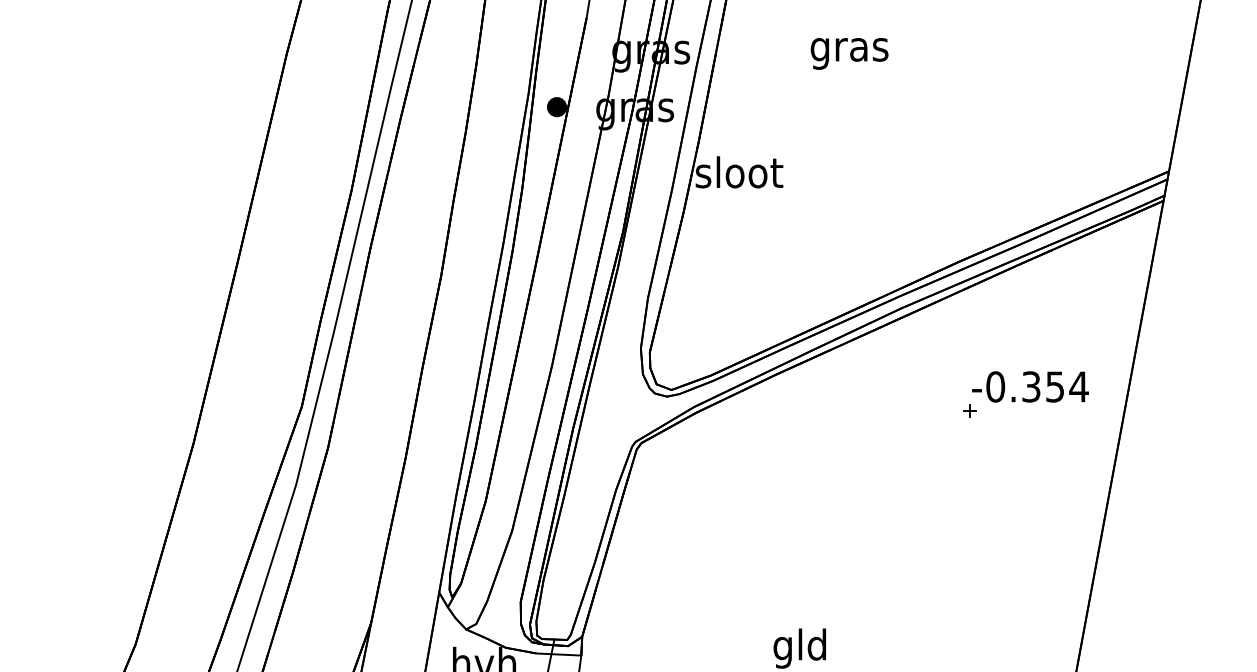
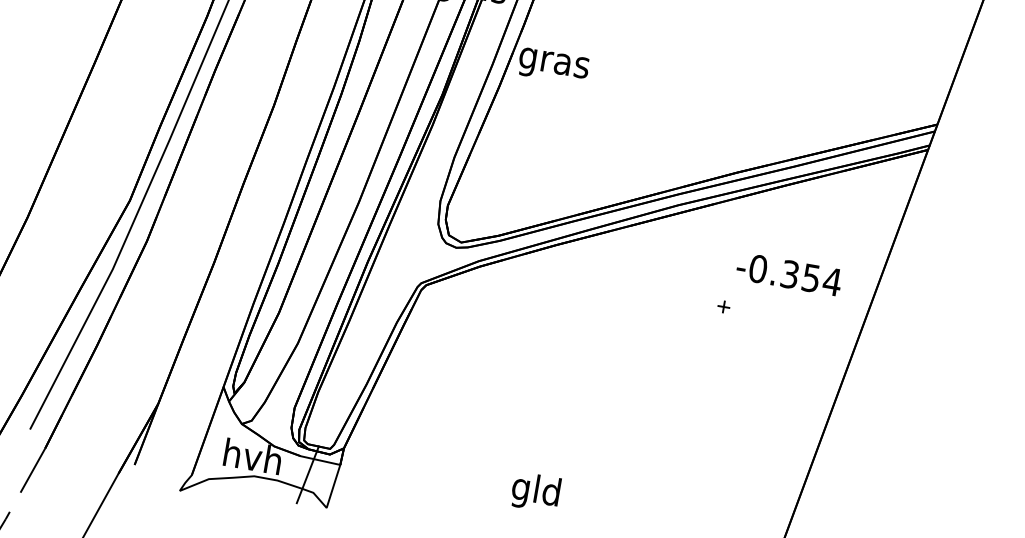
text: (739, 176) -> (554, 63), sloot -> gras
text: (1030, 386) -> (789, 274), moved

